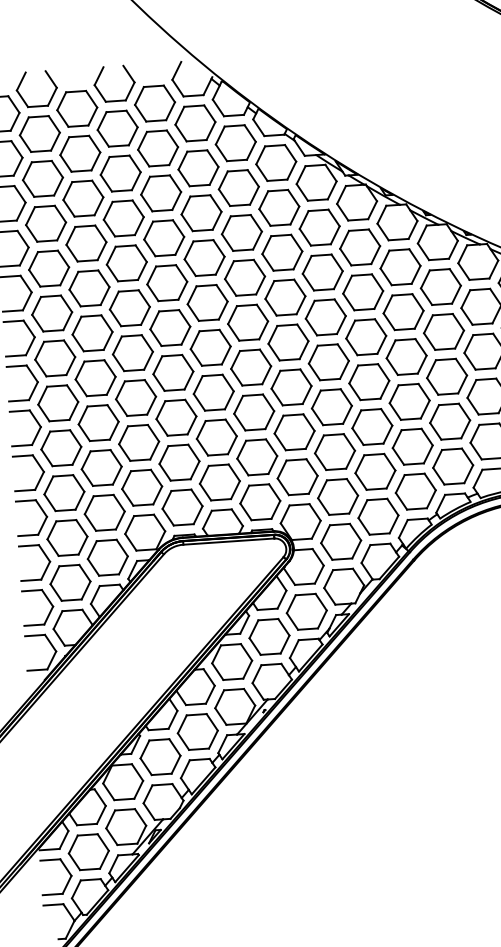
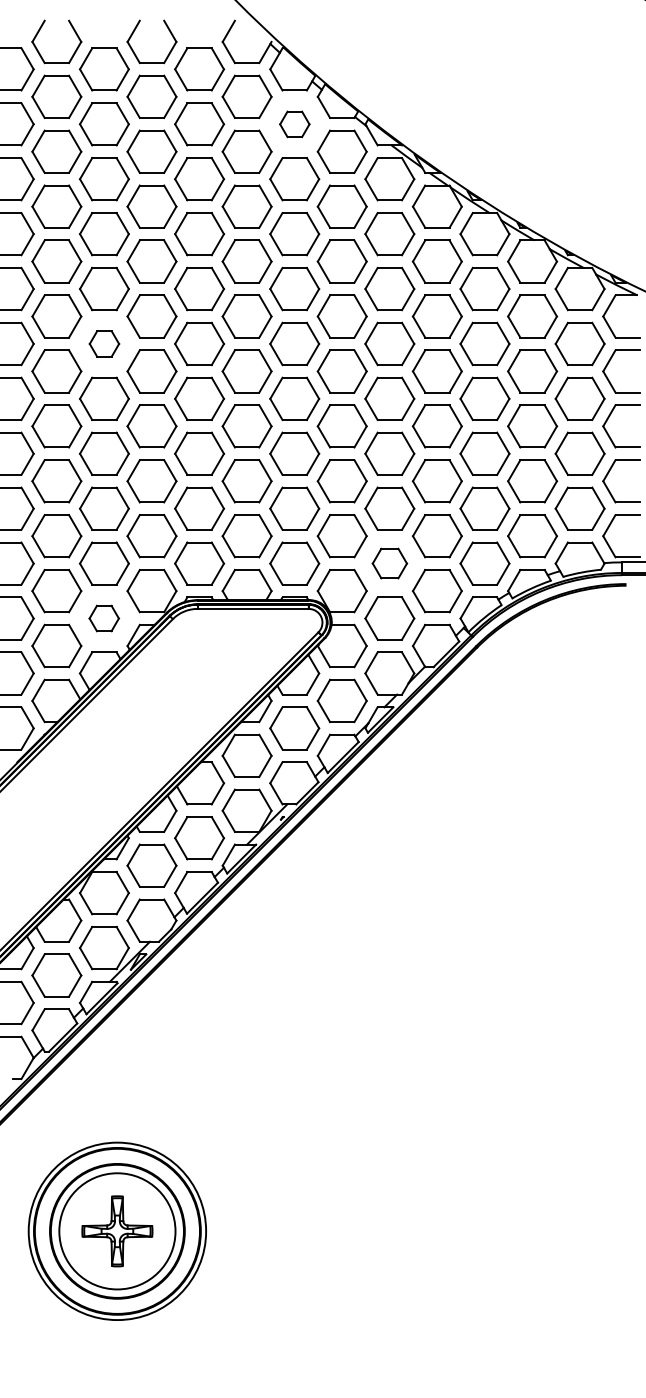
part: (235, 143) -> (294, 124), size x0.6
part: (92, 332) -> (104, 343), size x0.6
part: (337, 496) -> (389, 563), size x0.7
part: (107, 557) -> (103, 618), size x0.6

